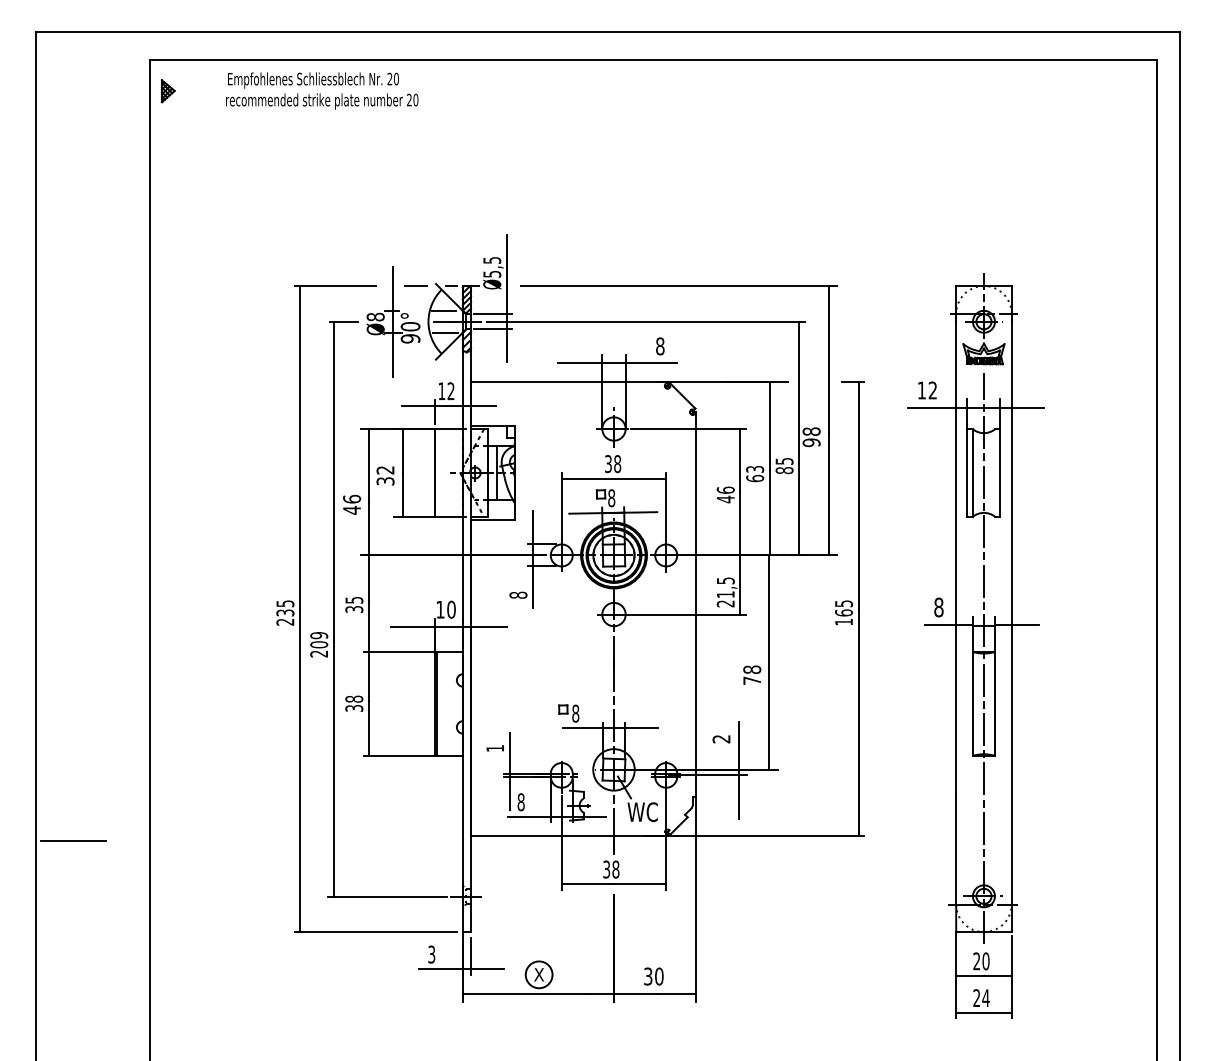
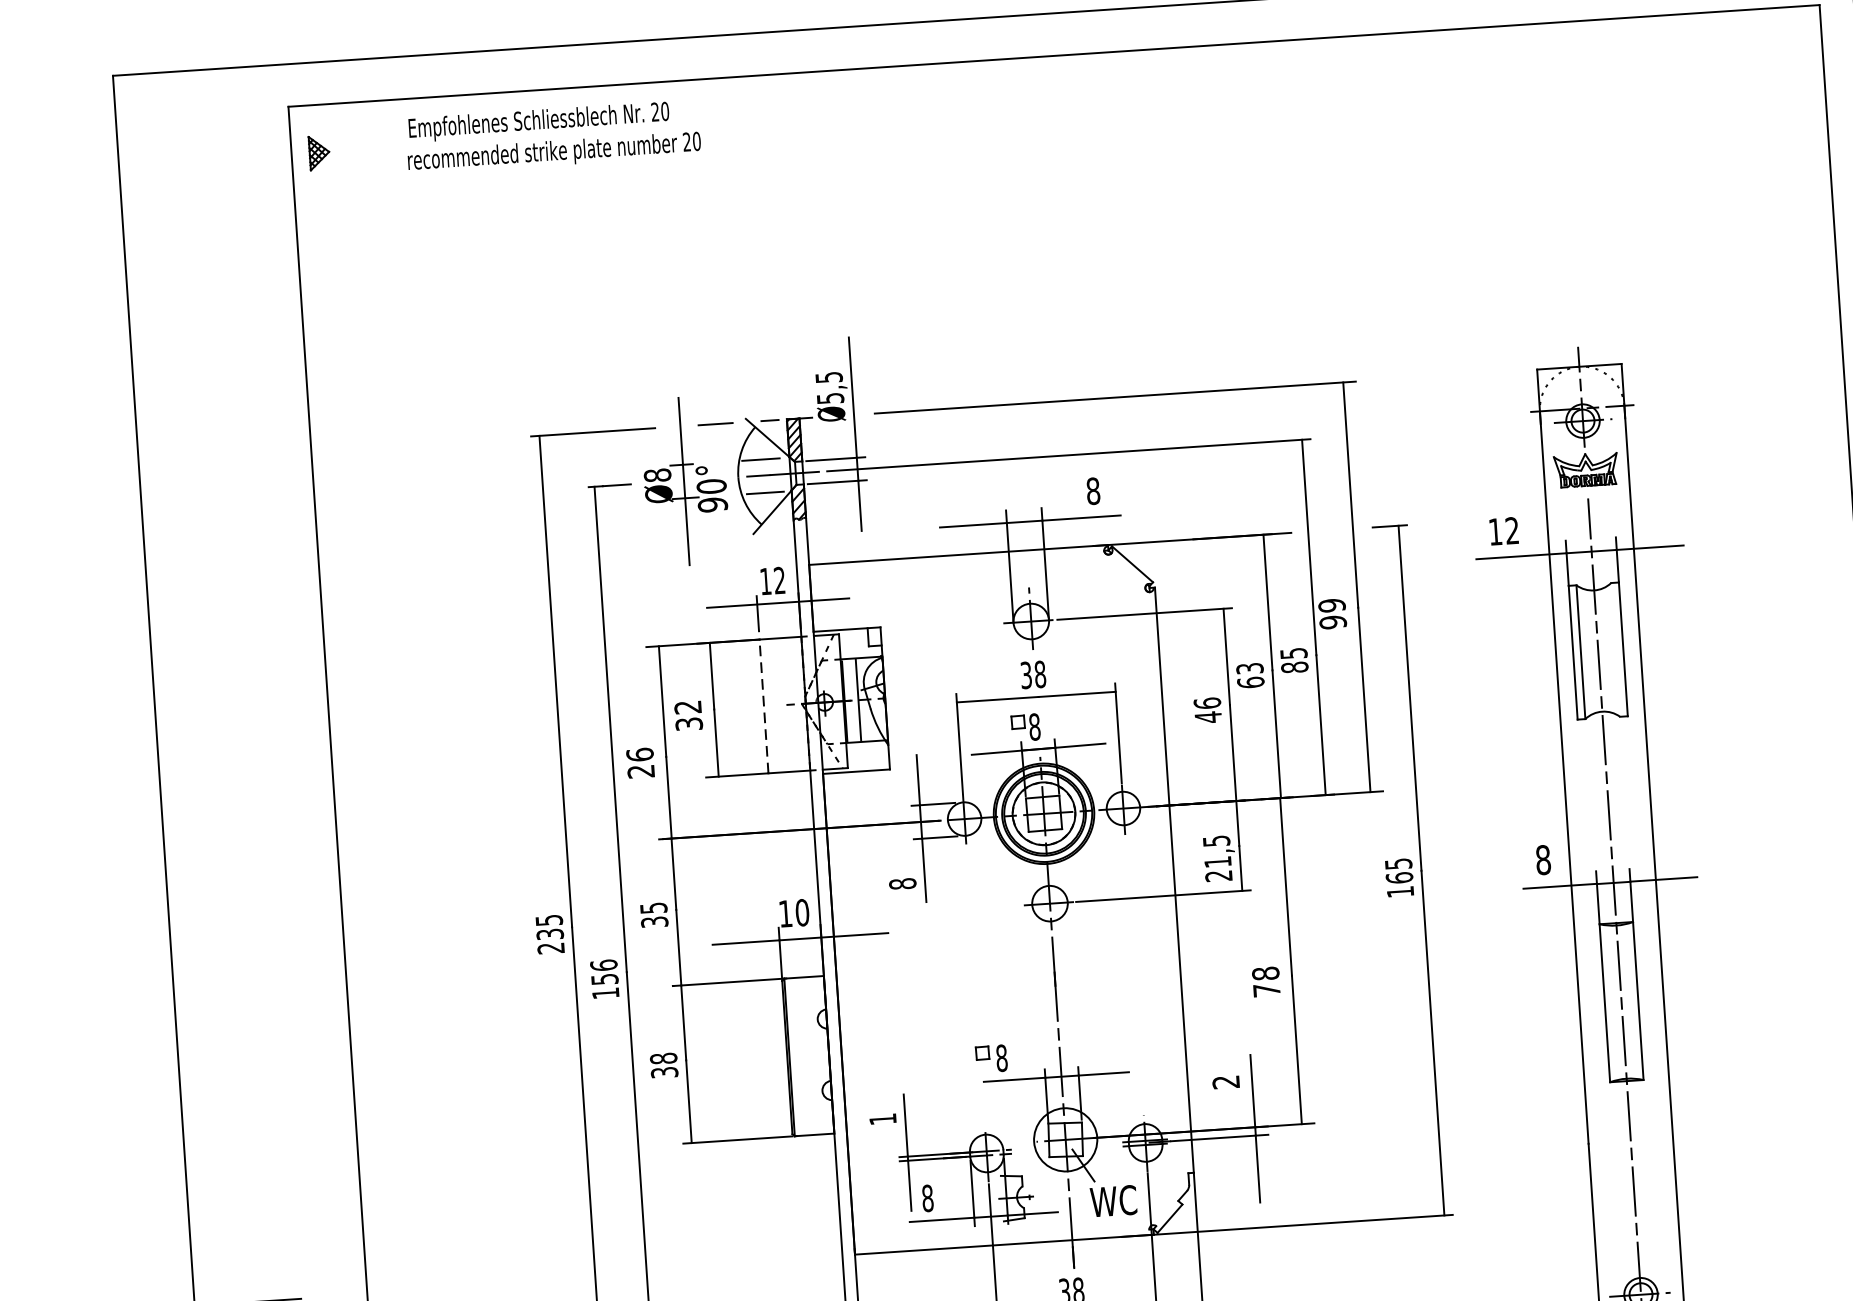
text: (811, 431) -> (1331, 605), 98 -> 99
line: (435, 473) -> (764, 707), solid -> dashed
text: (351, 509) -> (640, 770), 46 -> 26
text: (319, 644) -> (605, 978), 209 -> 156

